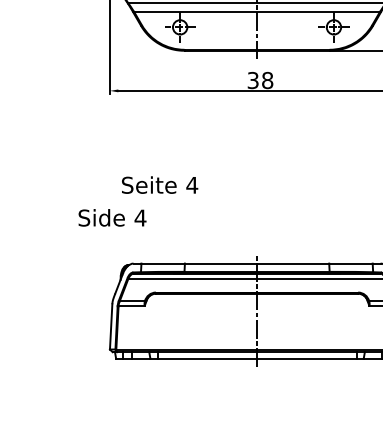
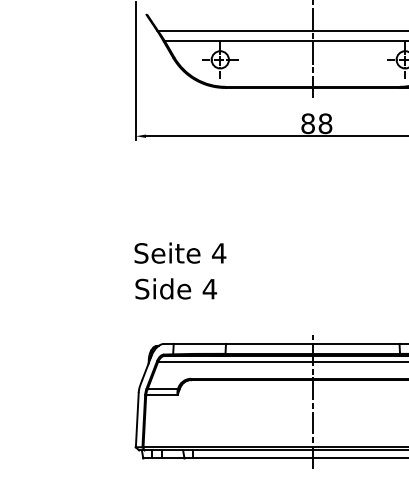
text: (252, 80) -> (307, 123), 38 -> 88
text: (160, 184) -> (181, 252), moved
text: (112, 217) -> (176, 288), moved

